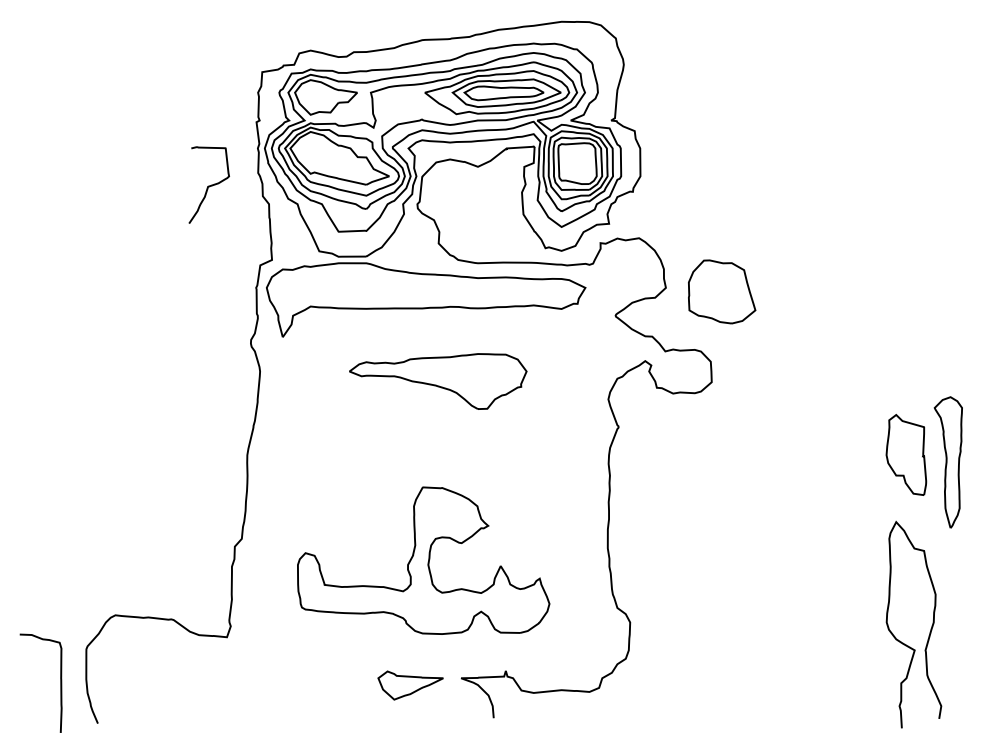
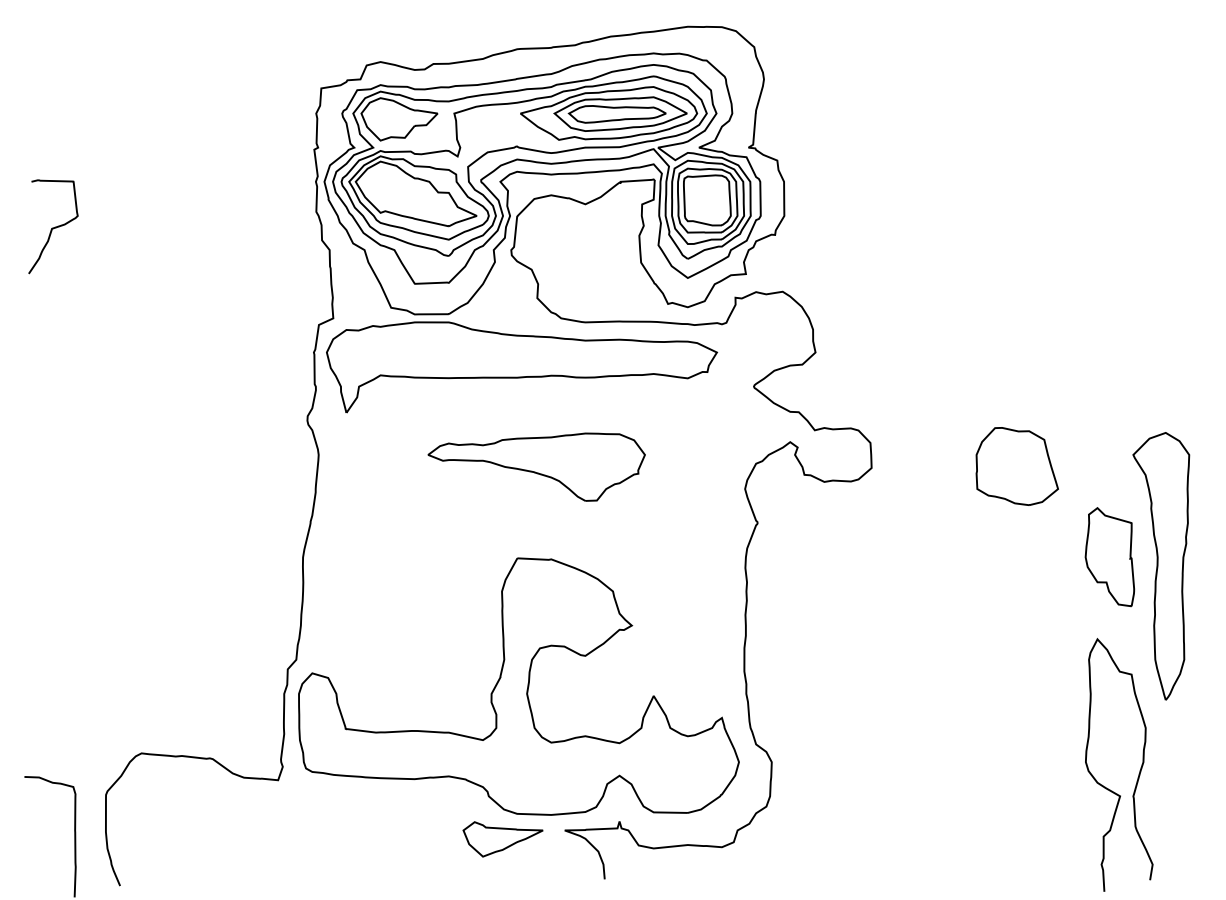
curve: (209, 185) -> (53, 227), moved
part: (721, 291) -> (1016, 466), moved
part: (948, 462) -> (1161, 566), size x1.67
part: (423, 560) -> (518, 686), size x1.43

